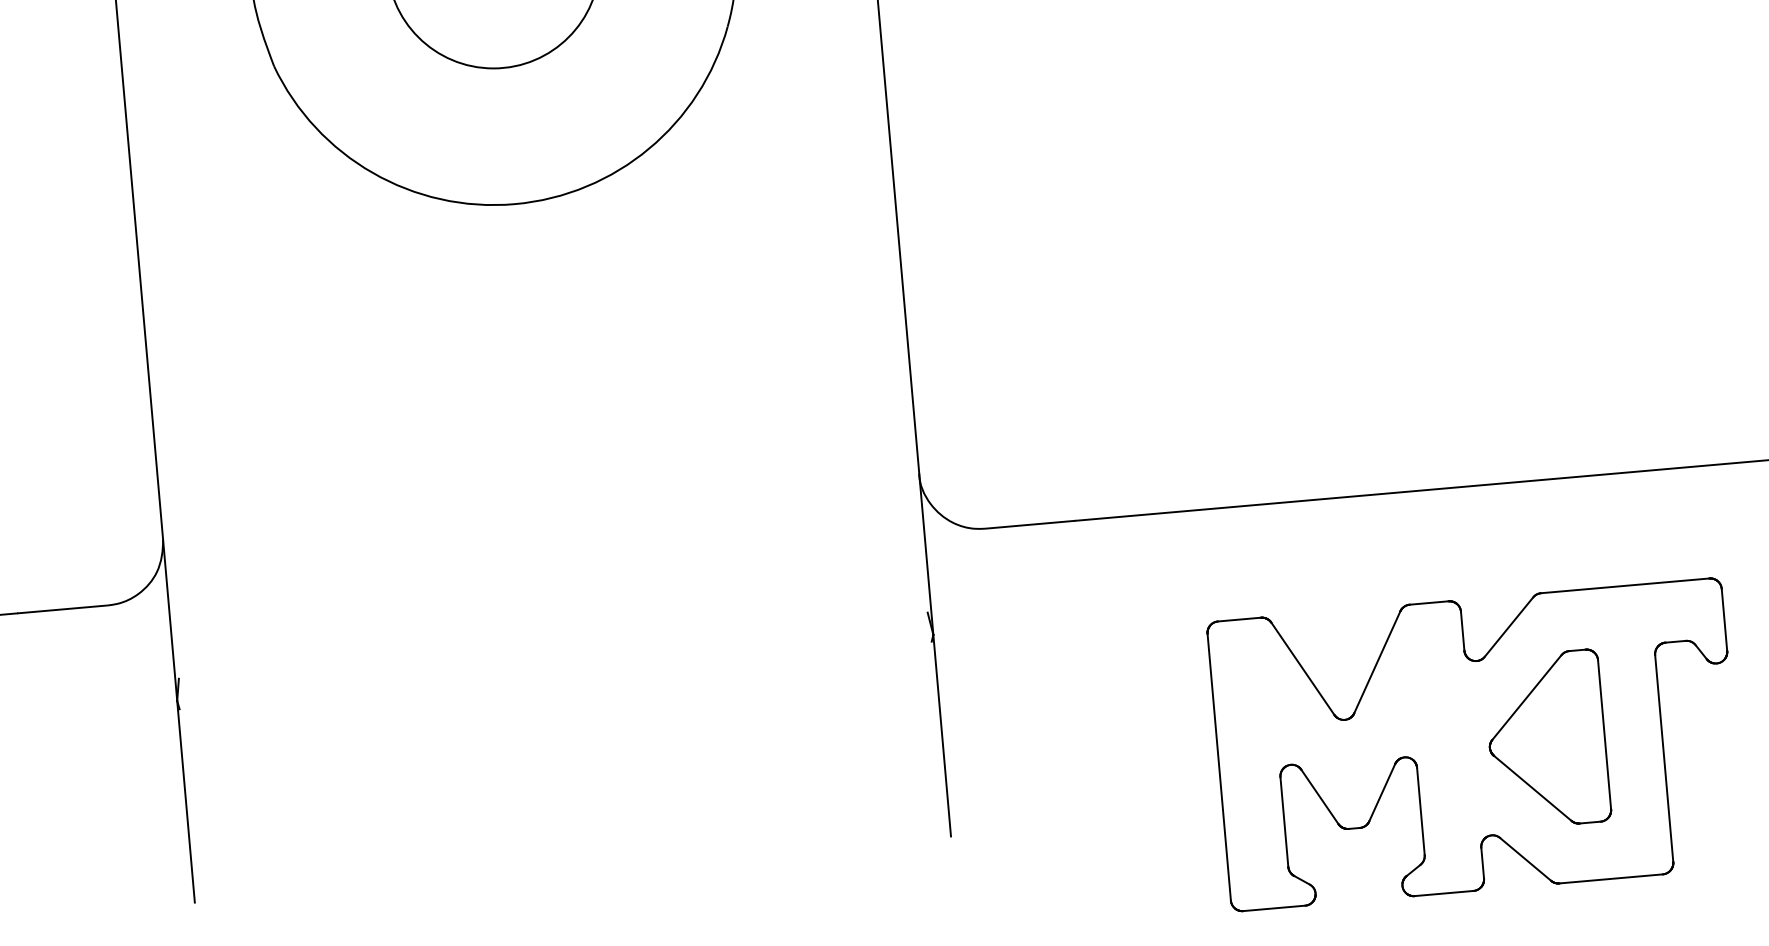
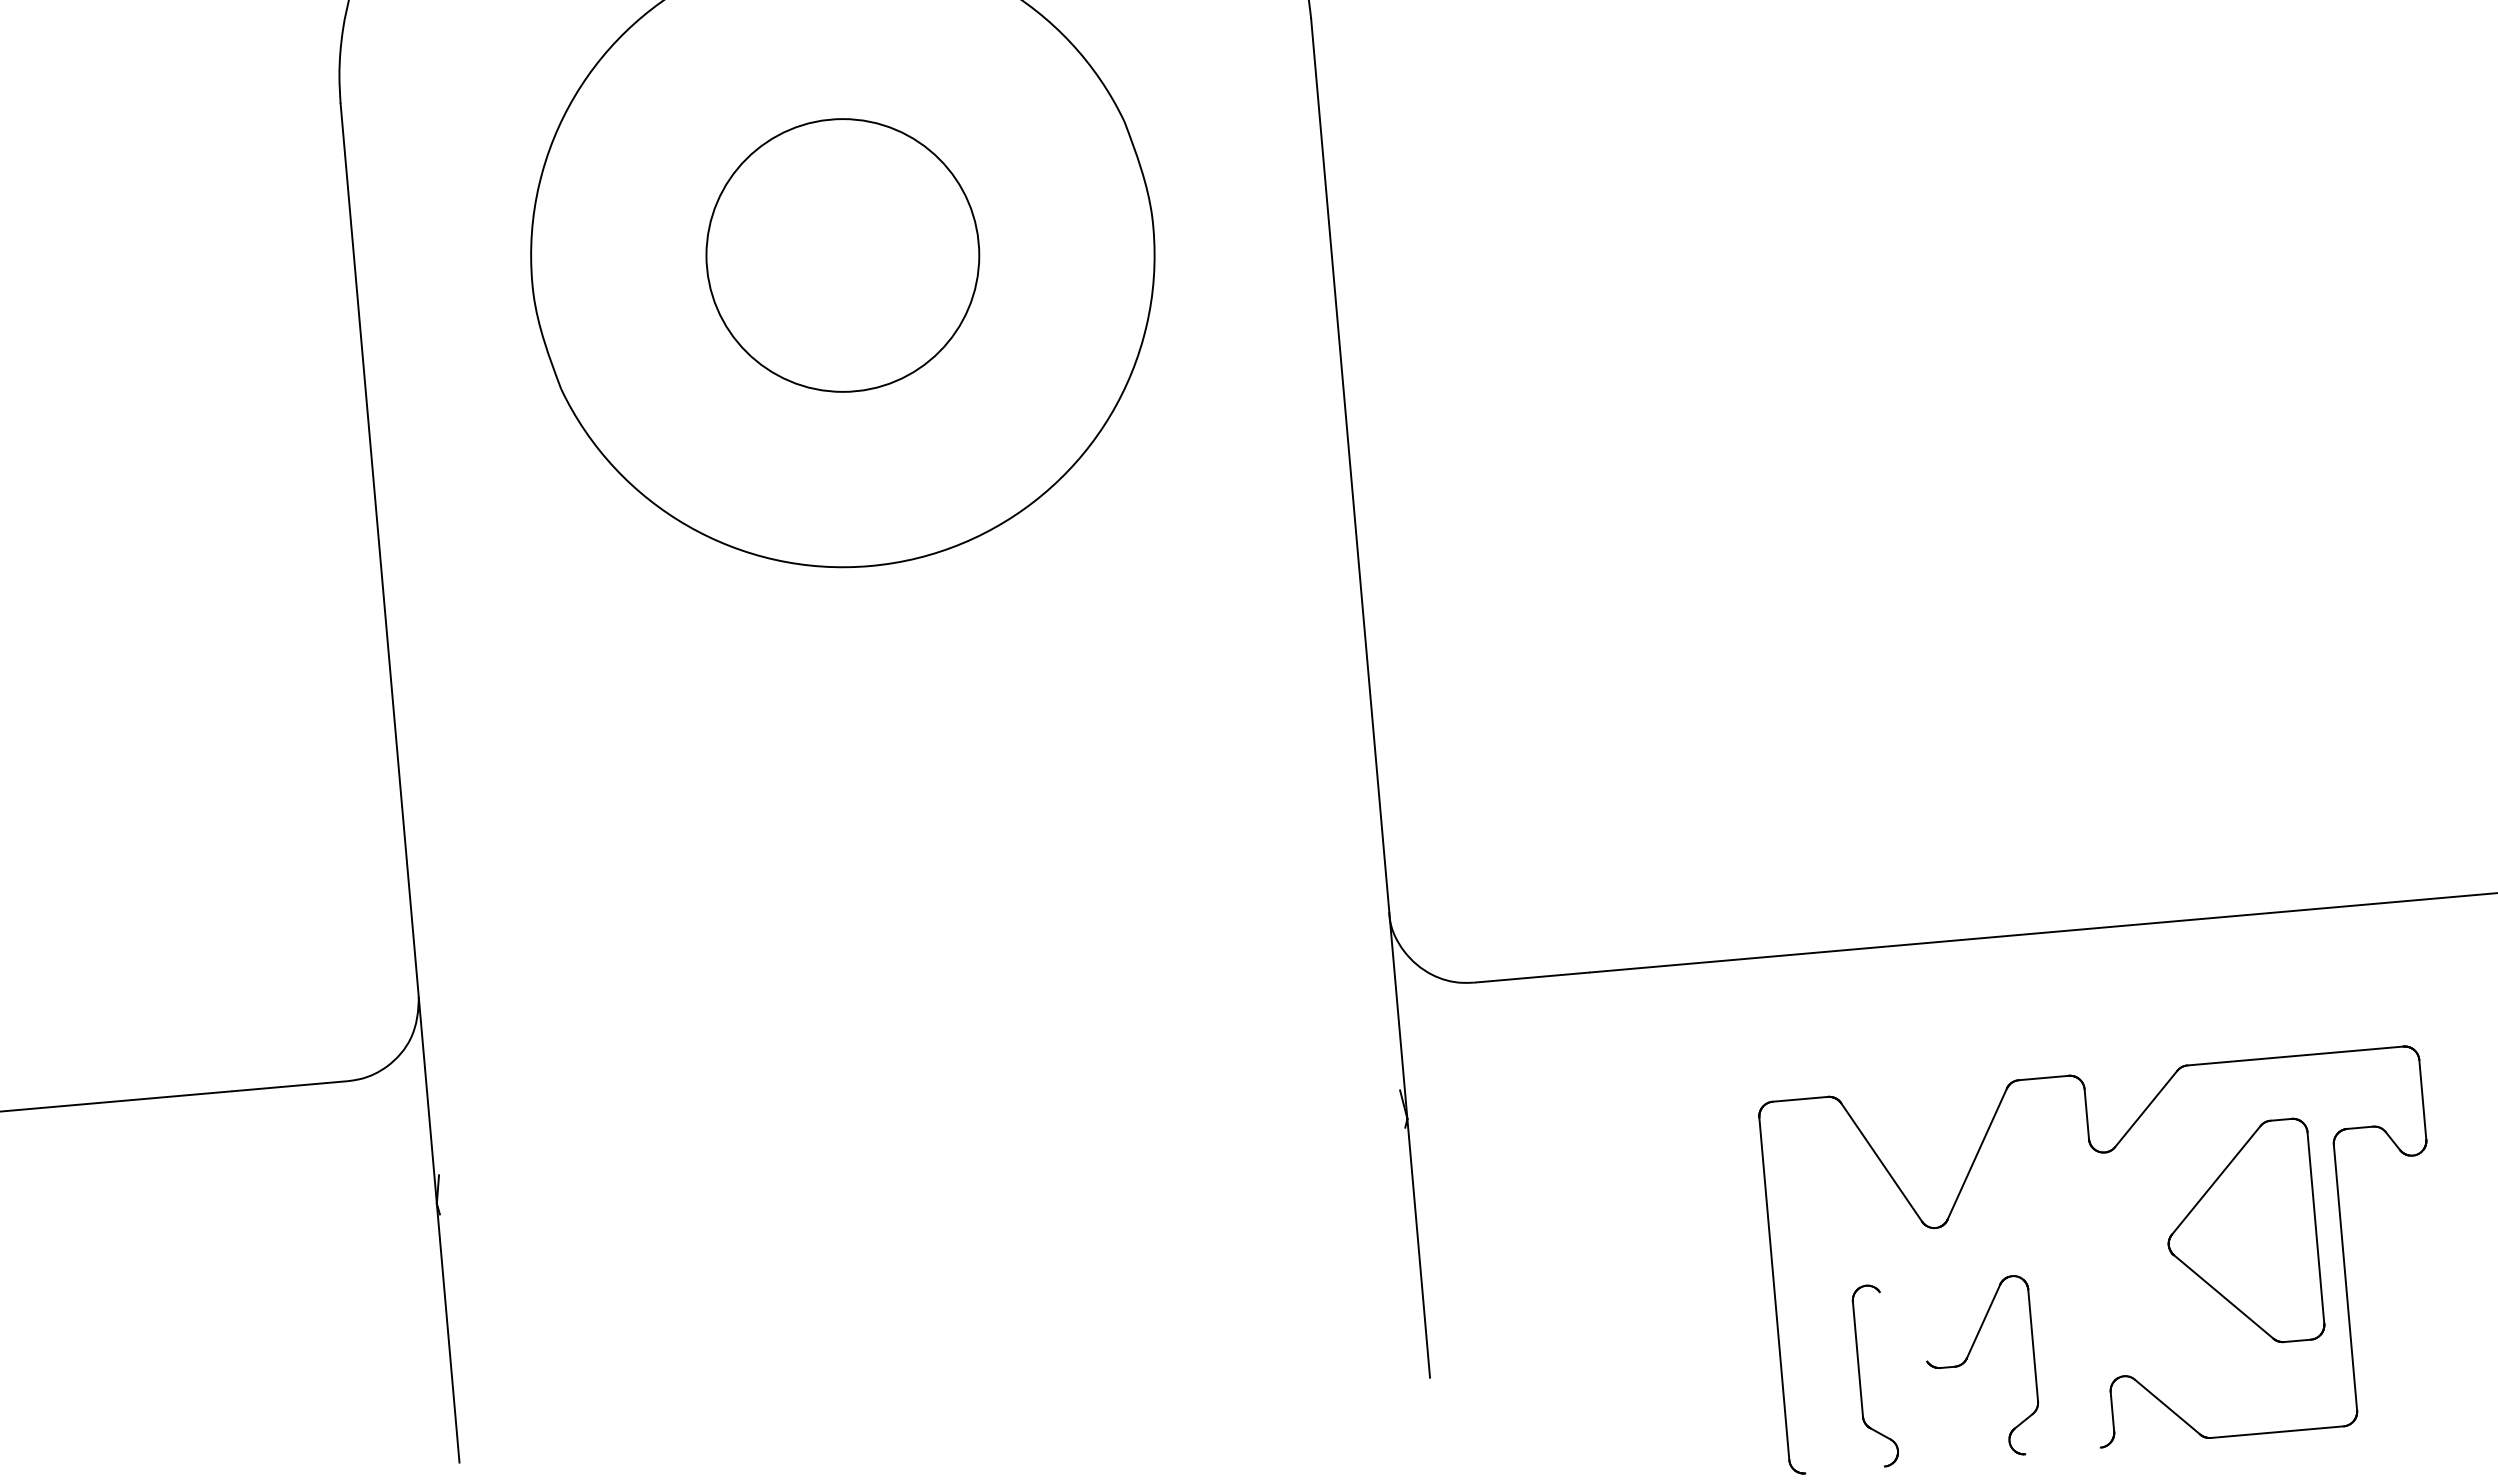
part: (1550, 736) -> (2246, 1230), moved
line: (1319, 796) -> (1903, 1326), removed
line: (1443, 893) -> (2062, 1450), removed
line: (1273, 908) -> (1844, 1469), removed

